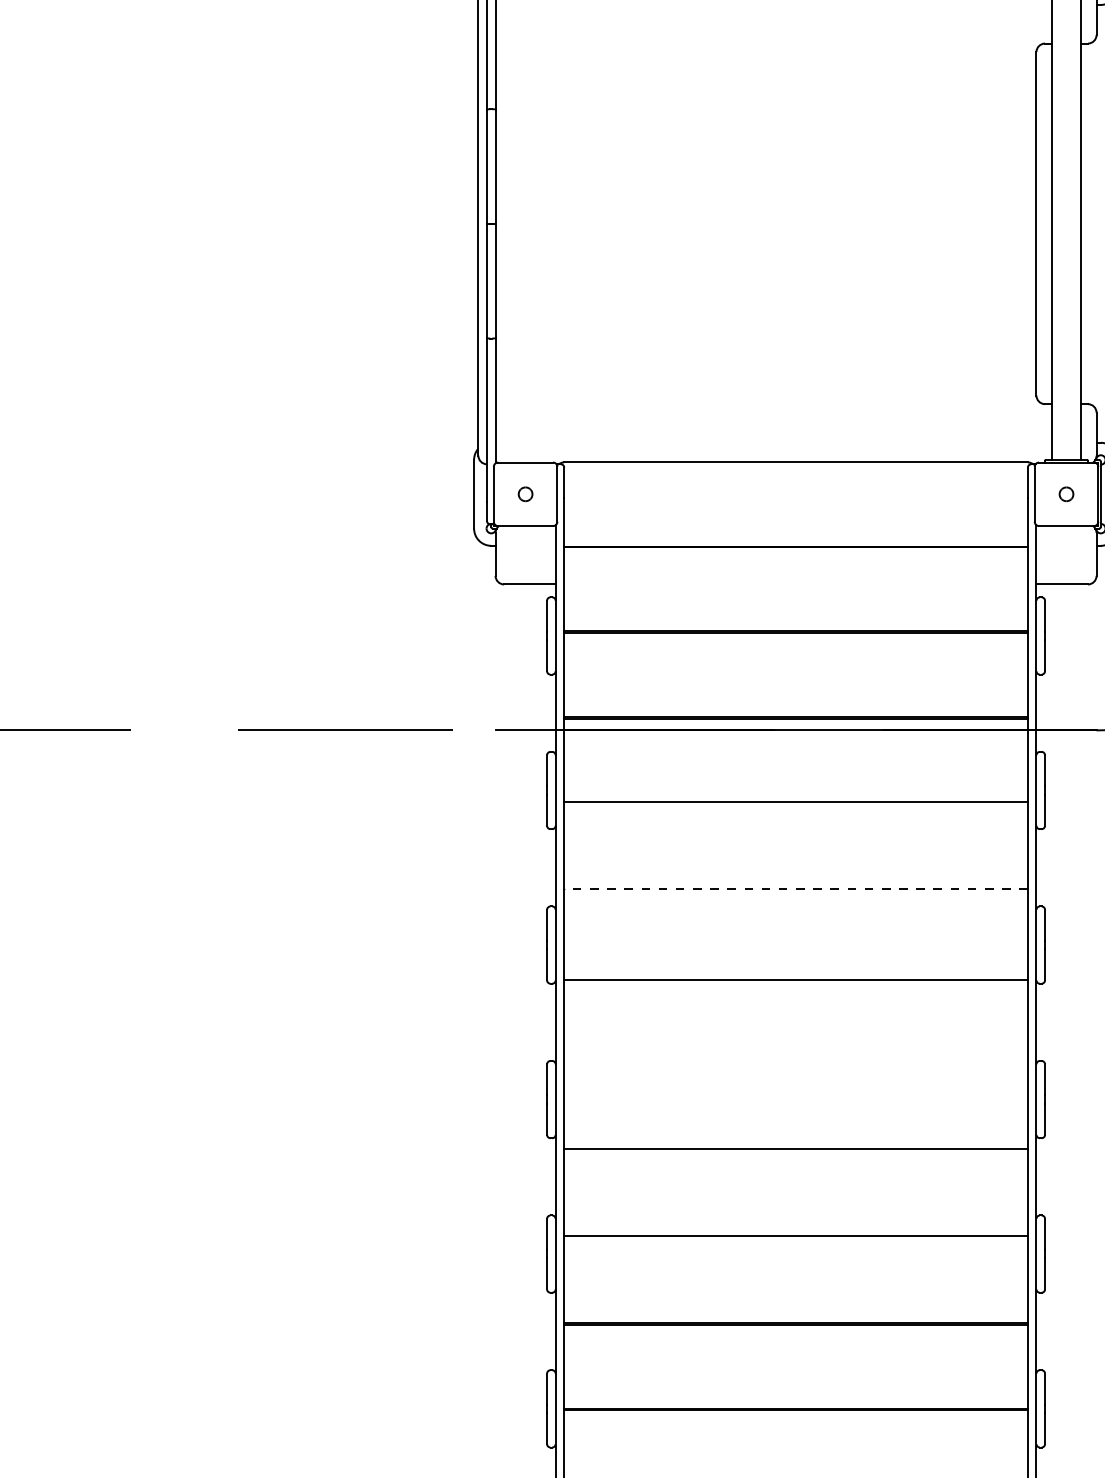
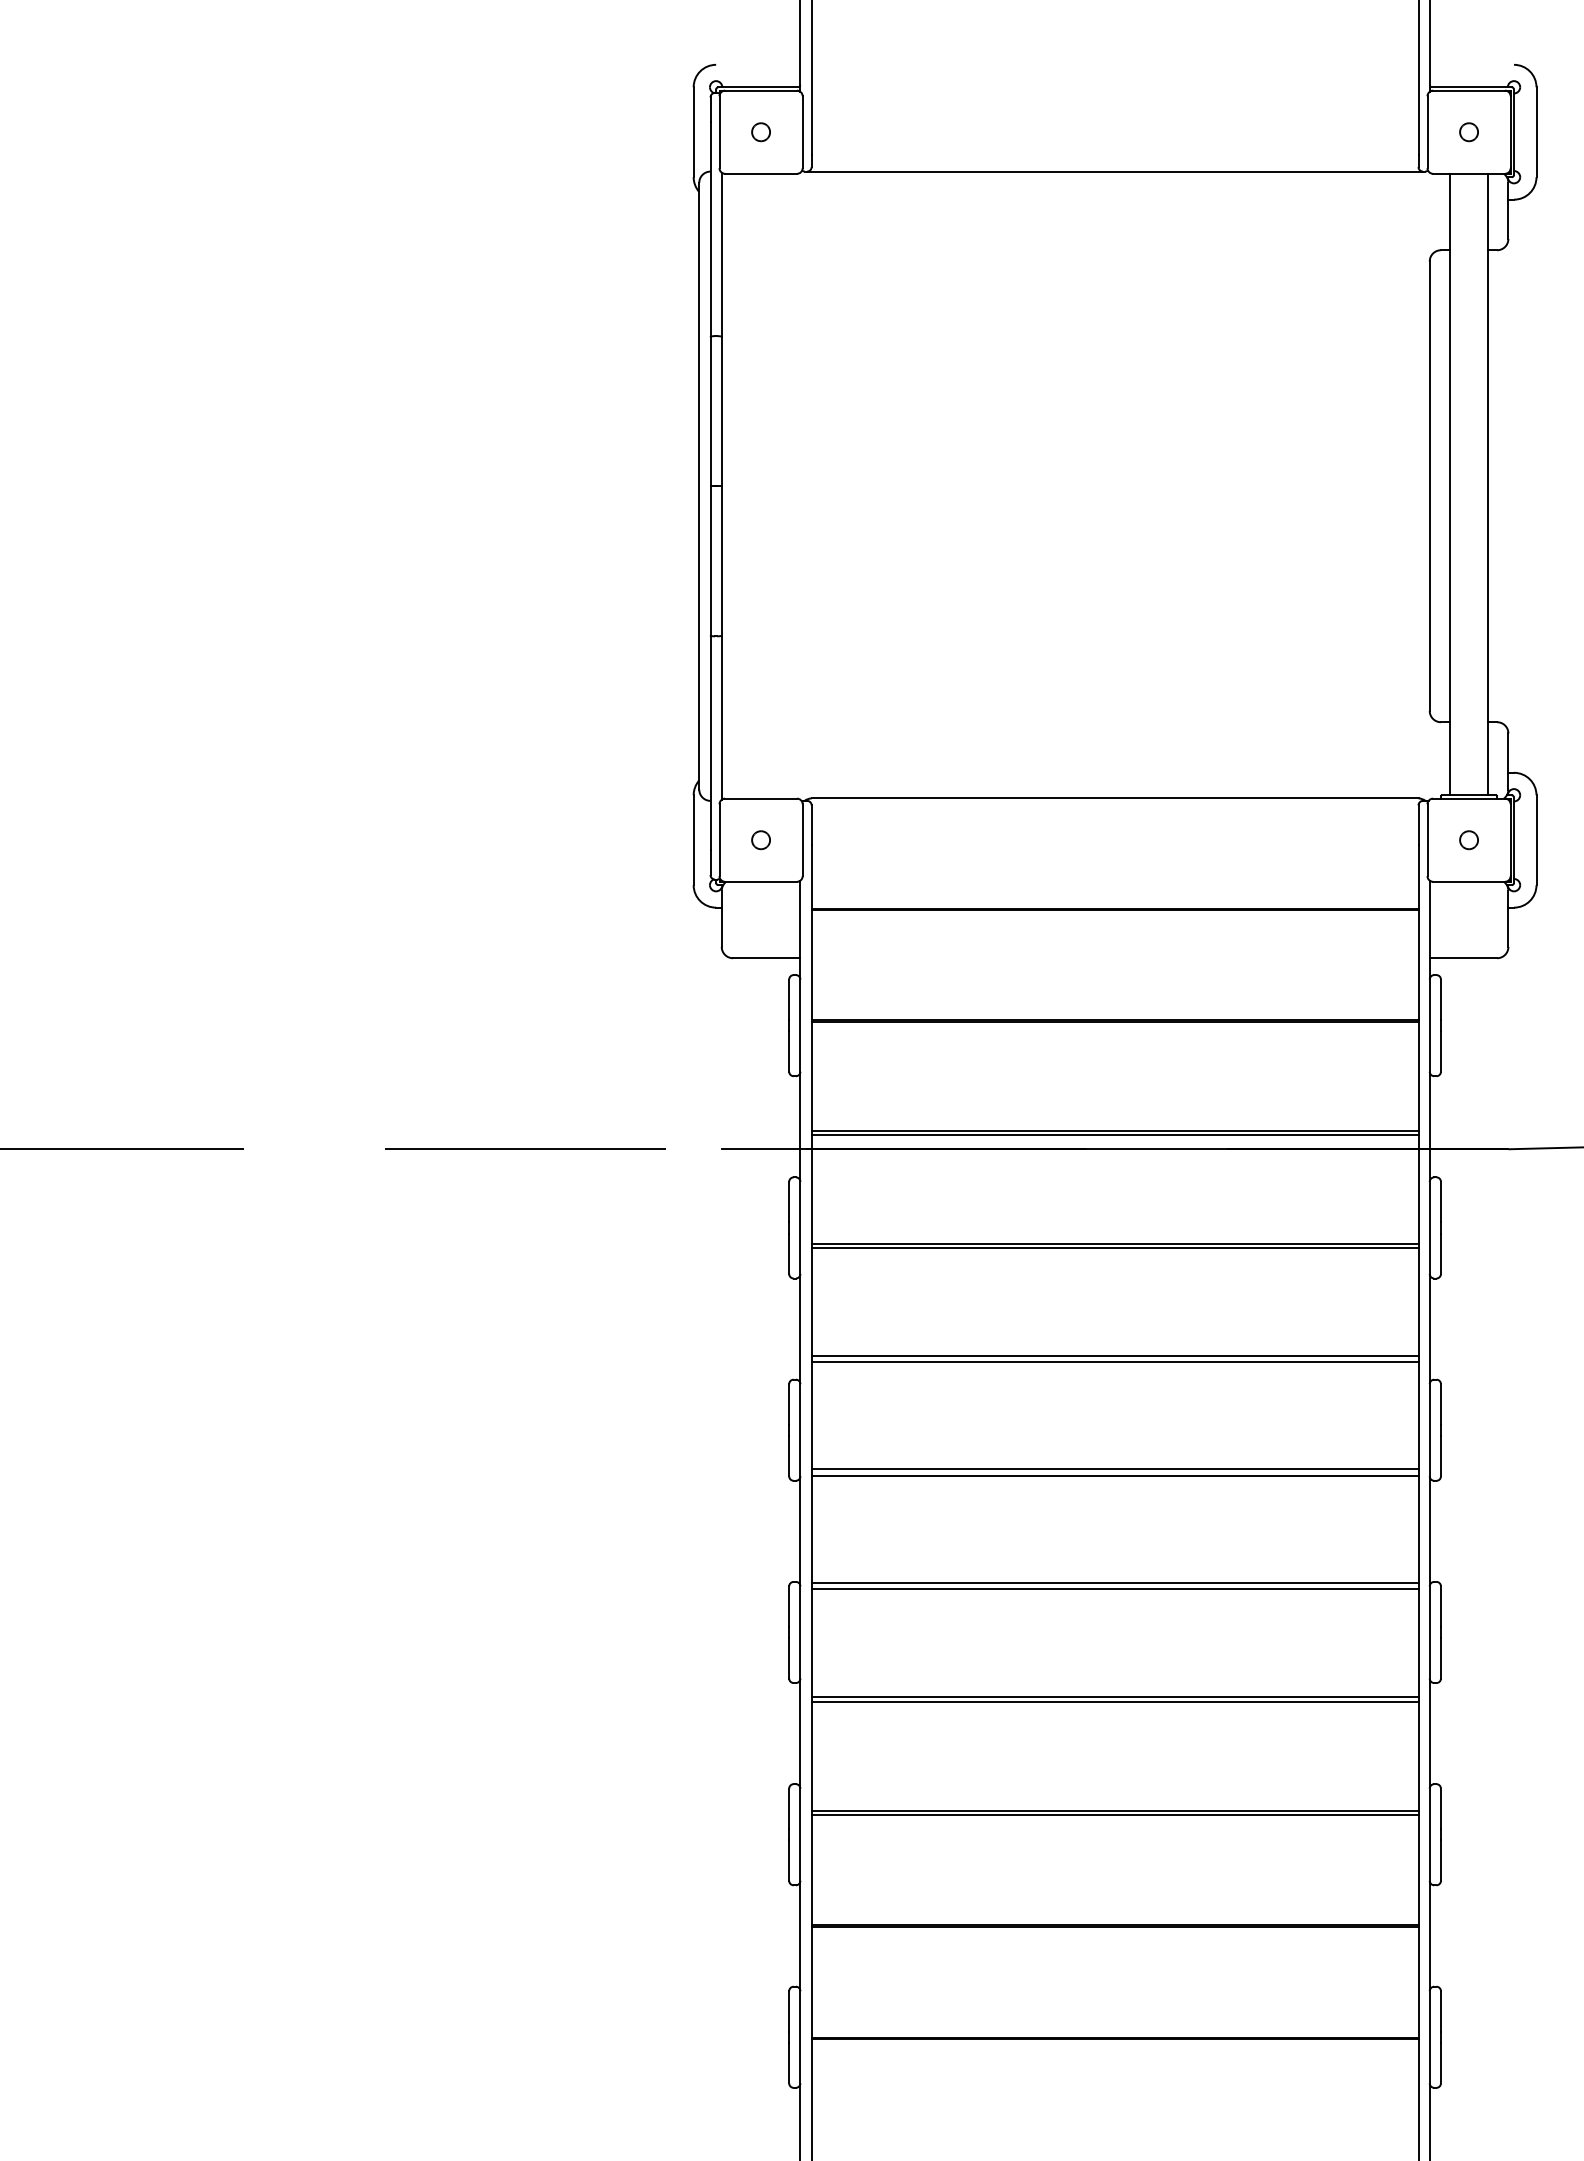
line: (795, 806) -> (1114, 1248), added
line: (795, 888) -> (1114, 1356), dashed -> solid
line: (795, 893) -> (1114, 1362), added
line: (795, 975) -> (1114, 1469), added
line: (795, 1062) -> (1114, 1583), added
line: (795, 1065) -> (1114, 1588), added
line: (795, 1152) -> (1114, 1701), added
line: (795, 1238) -> (1114, 1814), added

